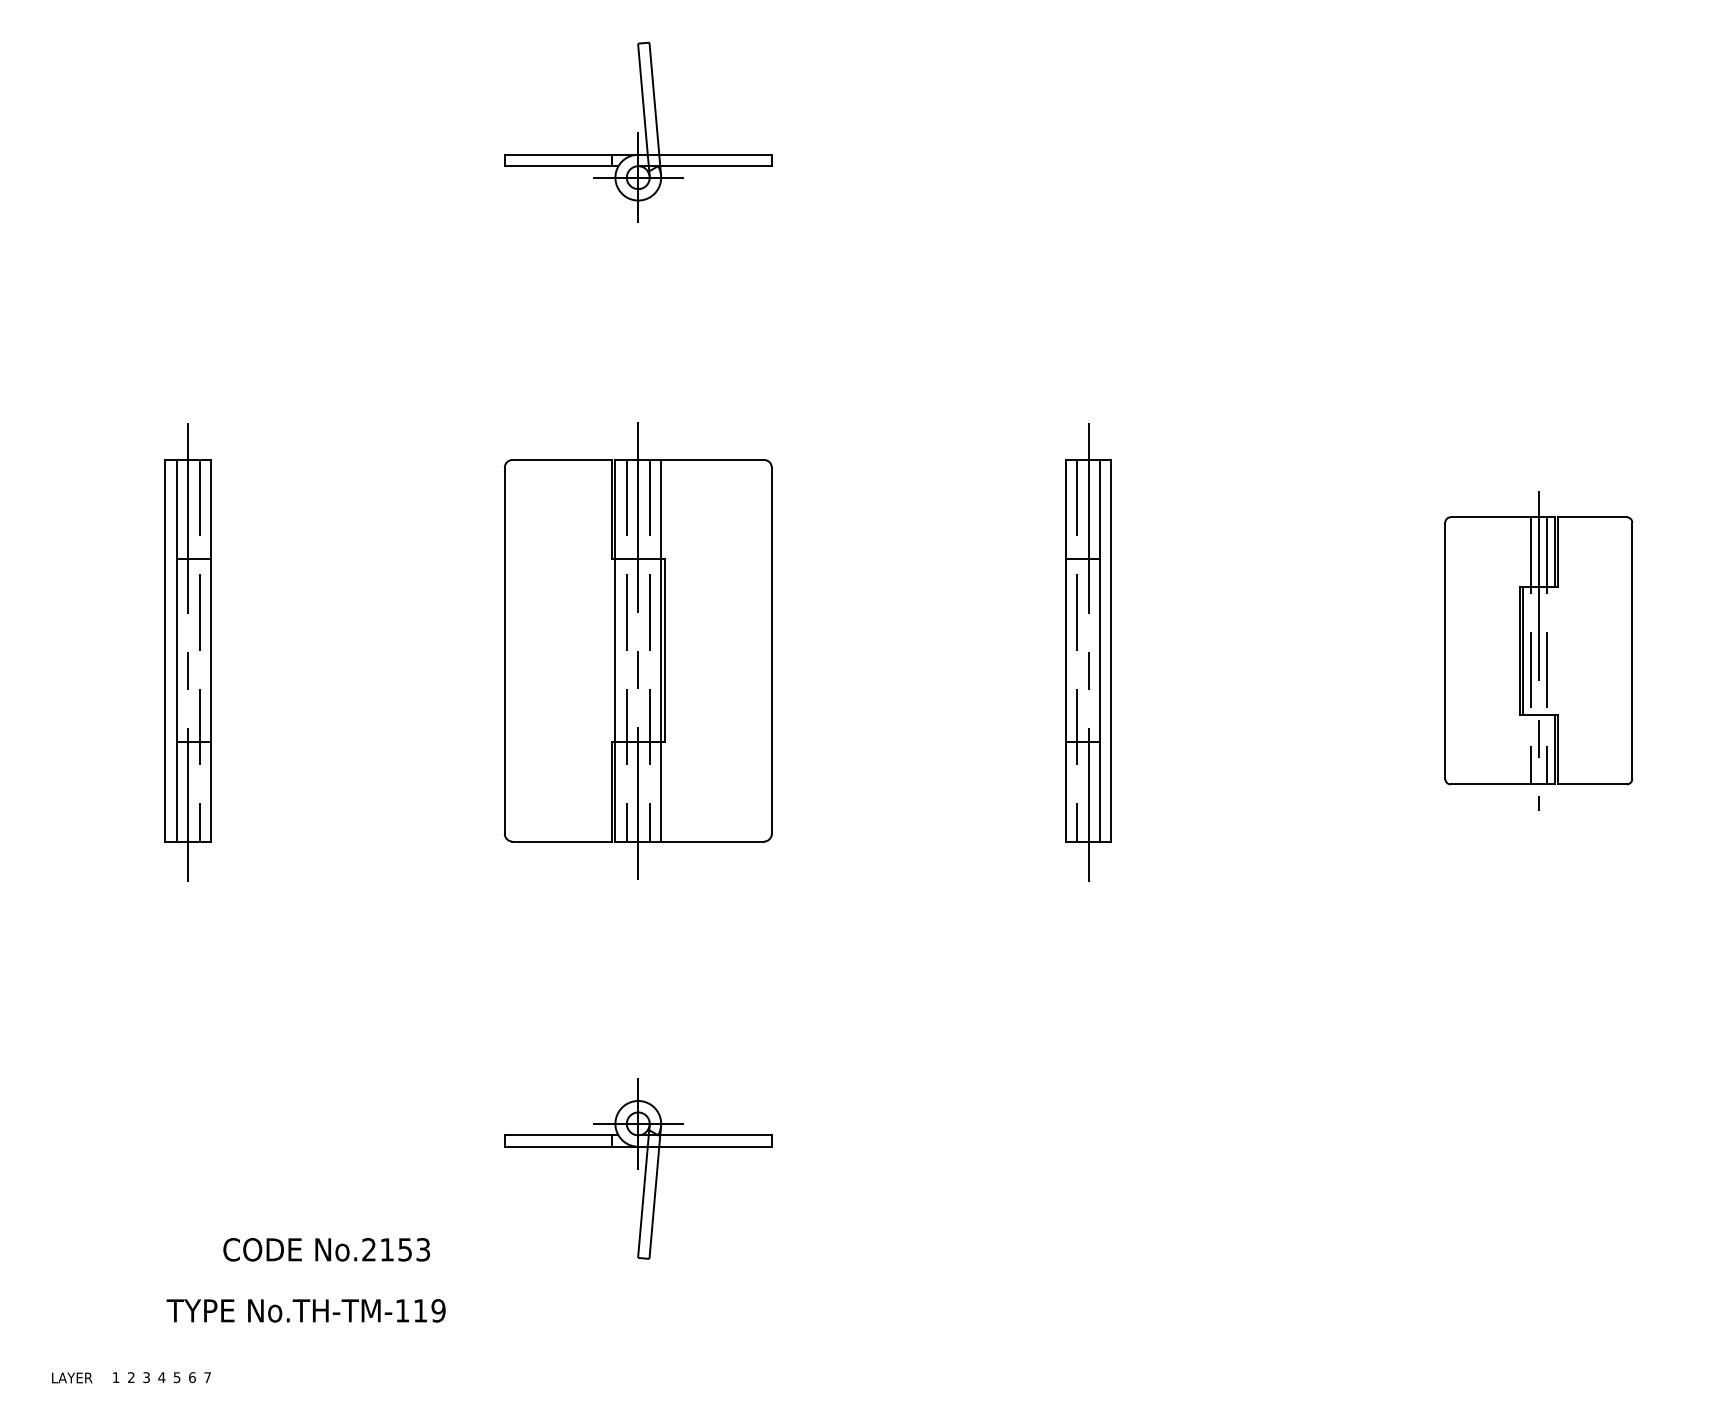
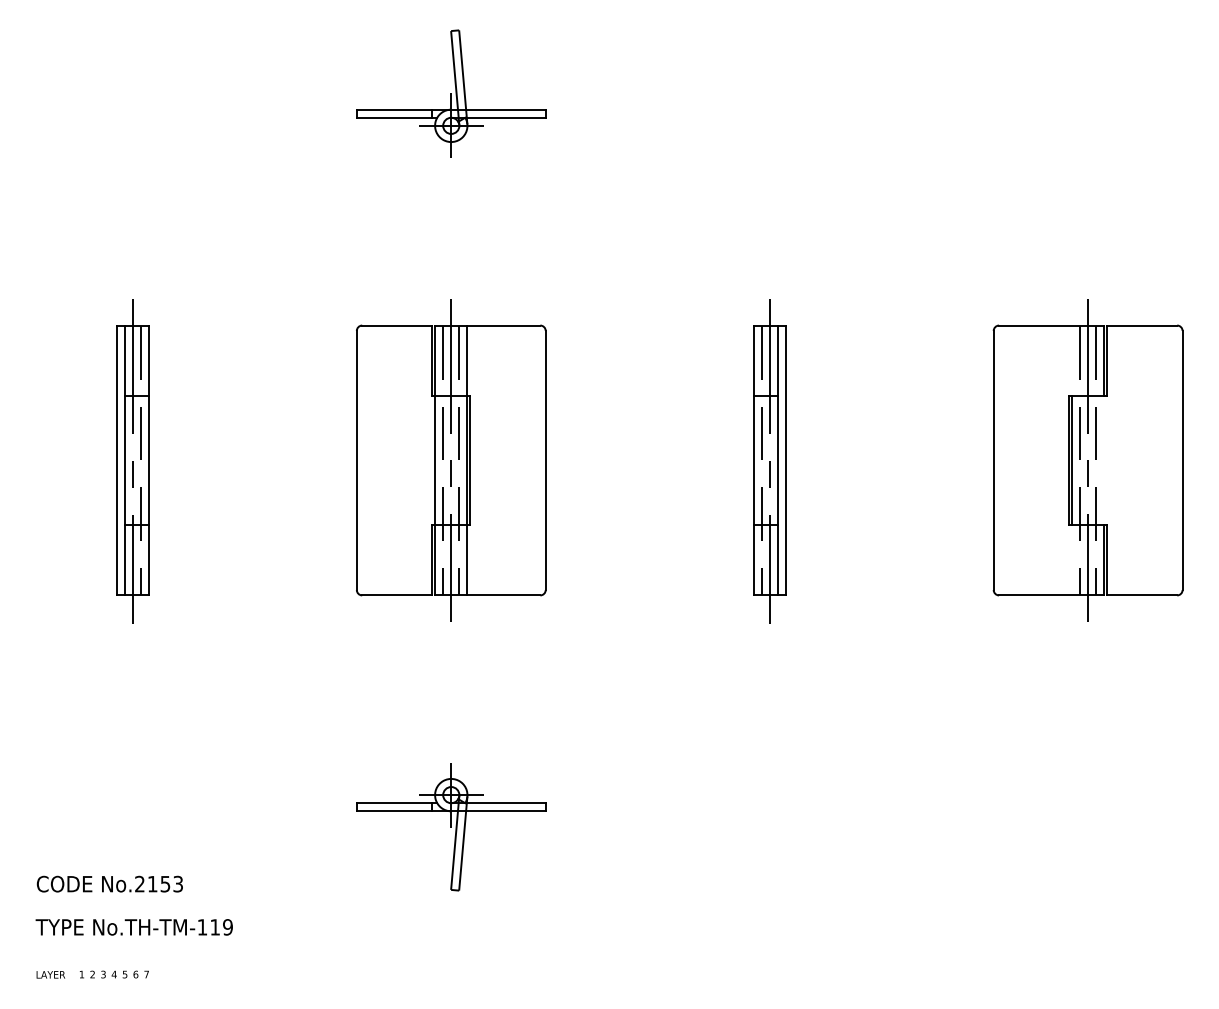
part: (1538, 650) -> (1087, 460), size x1.43
text: (326, 1249) -> (109, 883), moved
text: (305, 1310) -> (133, 927), moved

